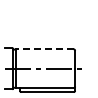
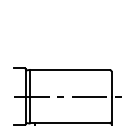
line: (44, 49) -> (69, 70), dashed -> solid

